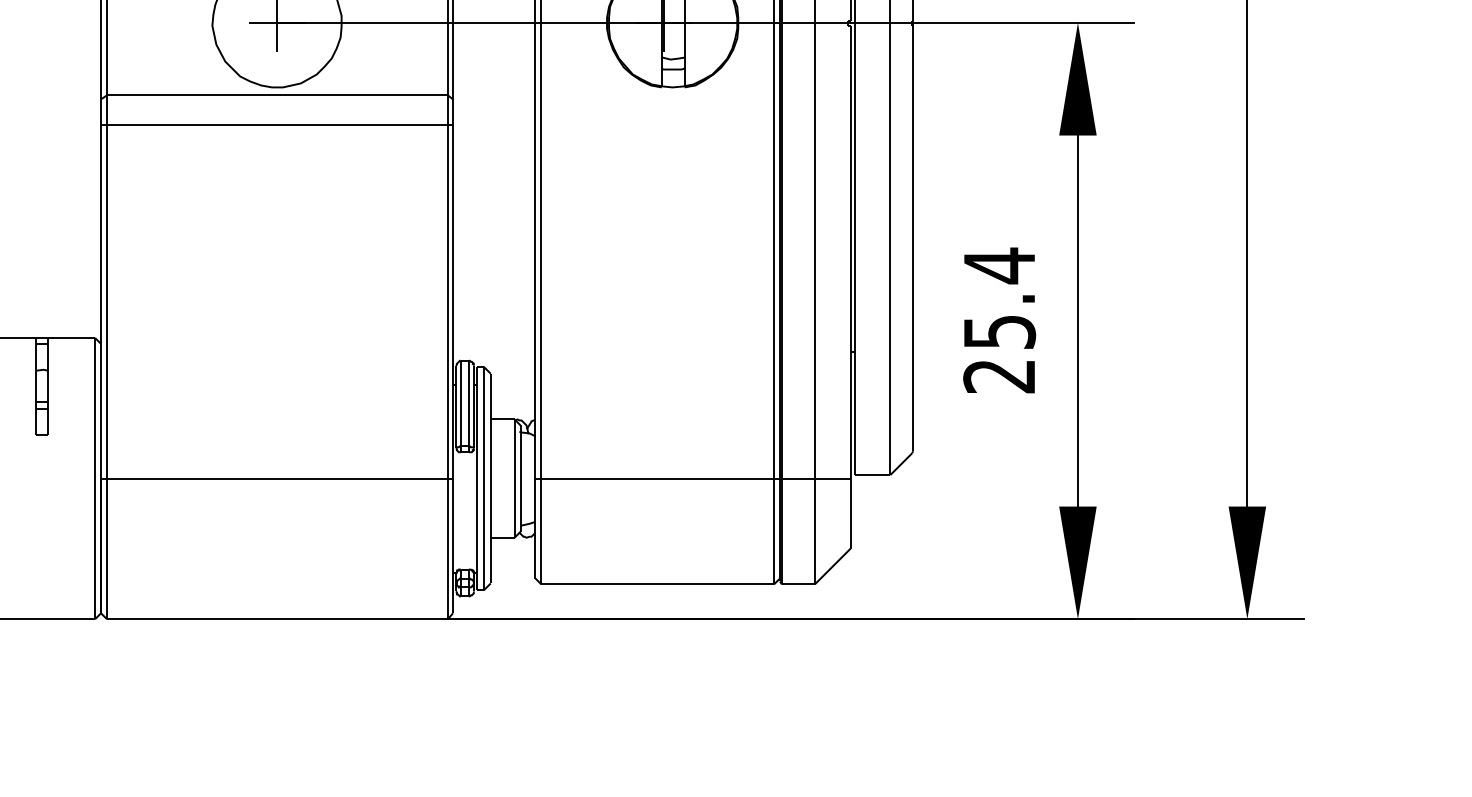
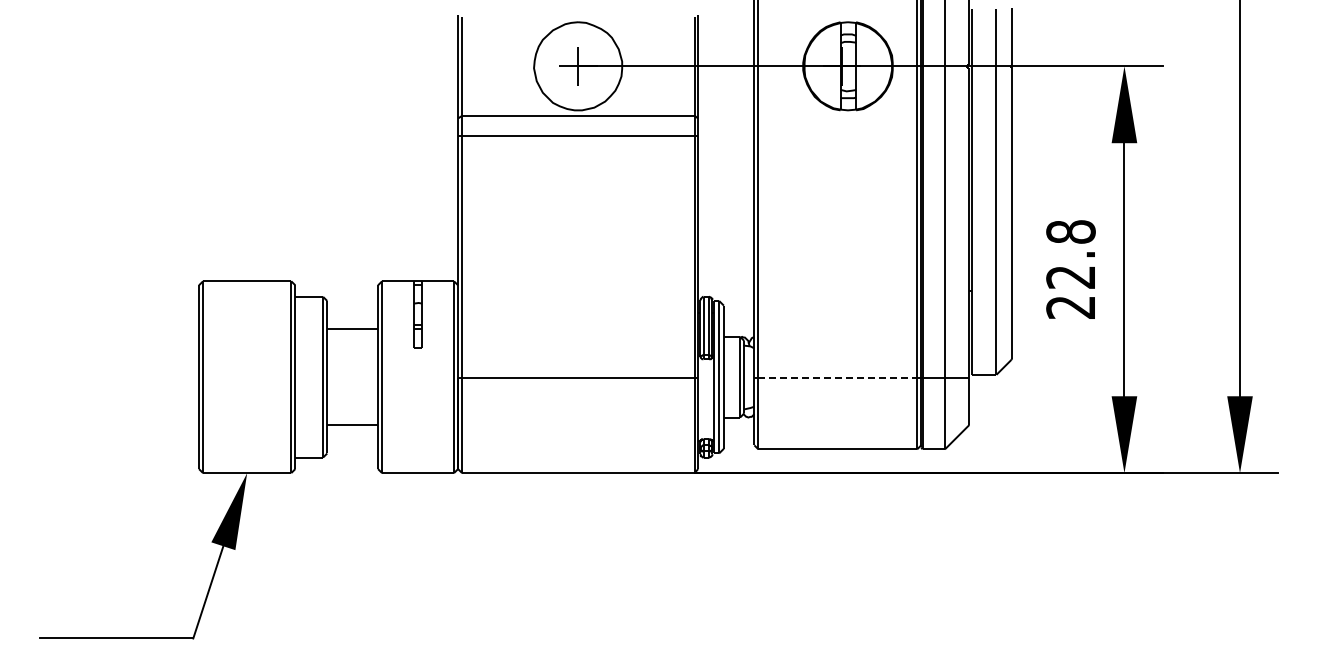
text: (998, 297) -> (1070, 253), 25.4 -> 22.8
line: (658, 479) -> (838, 377), solid -> dashed

